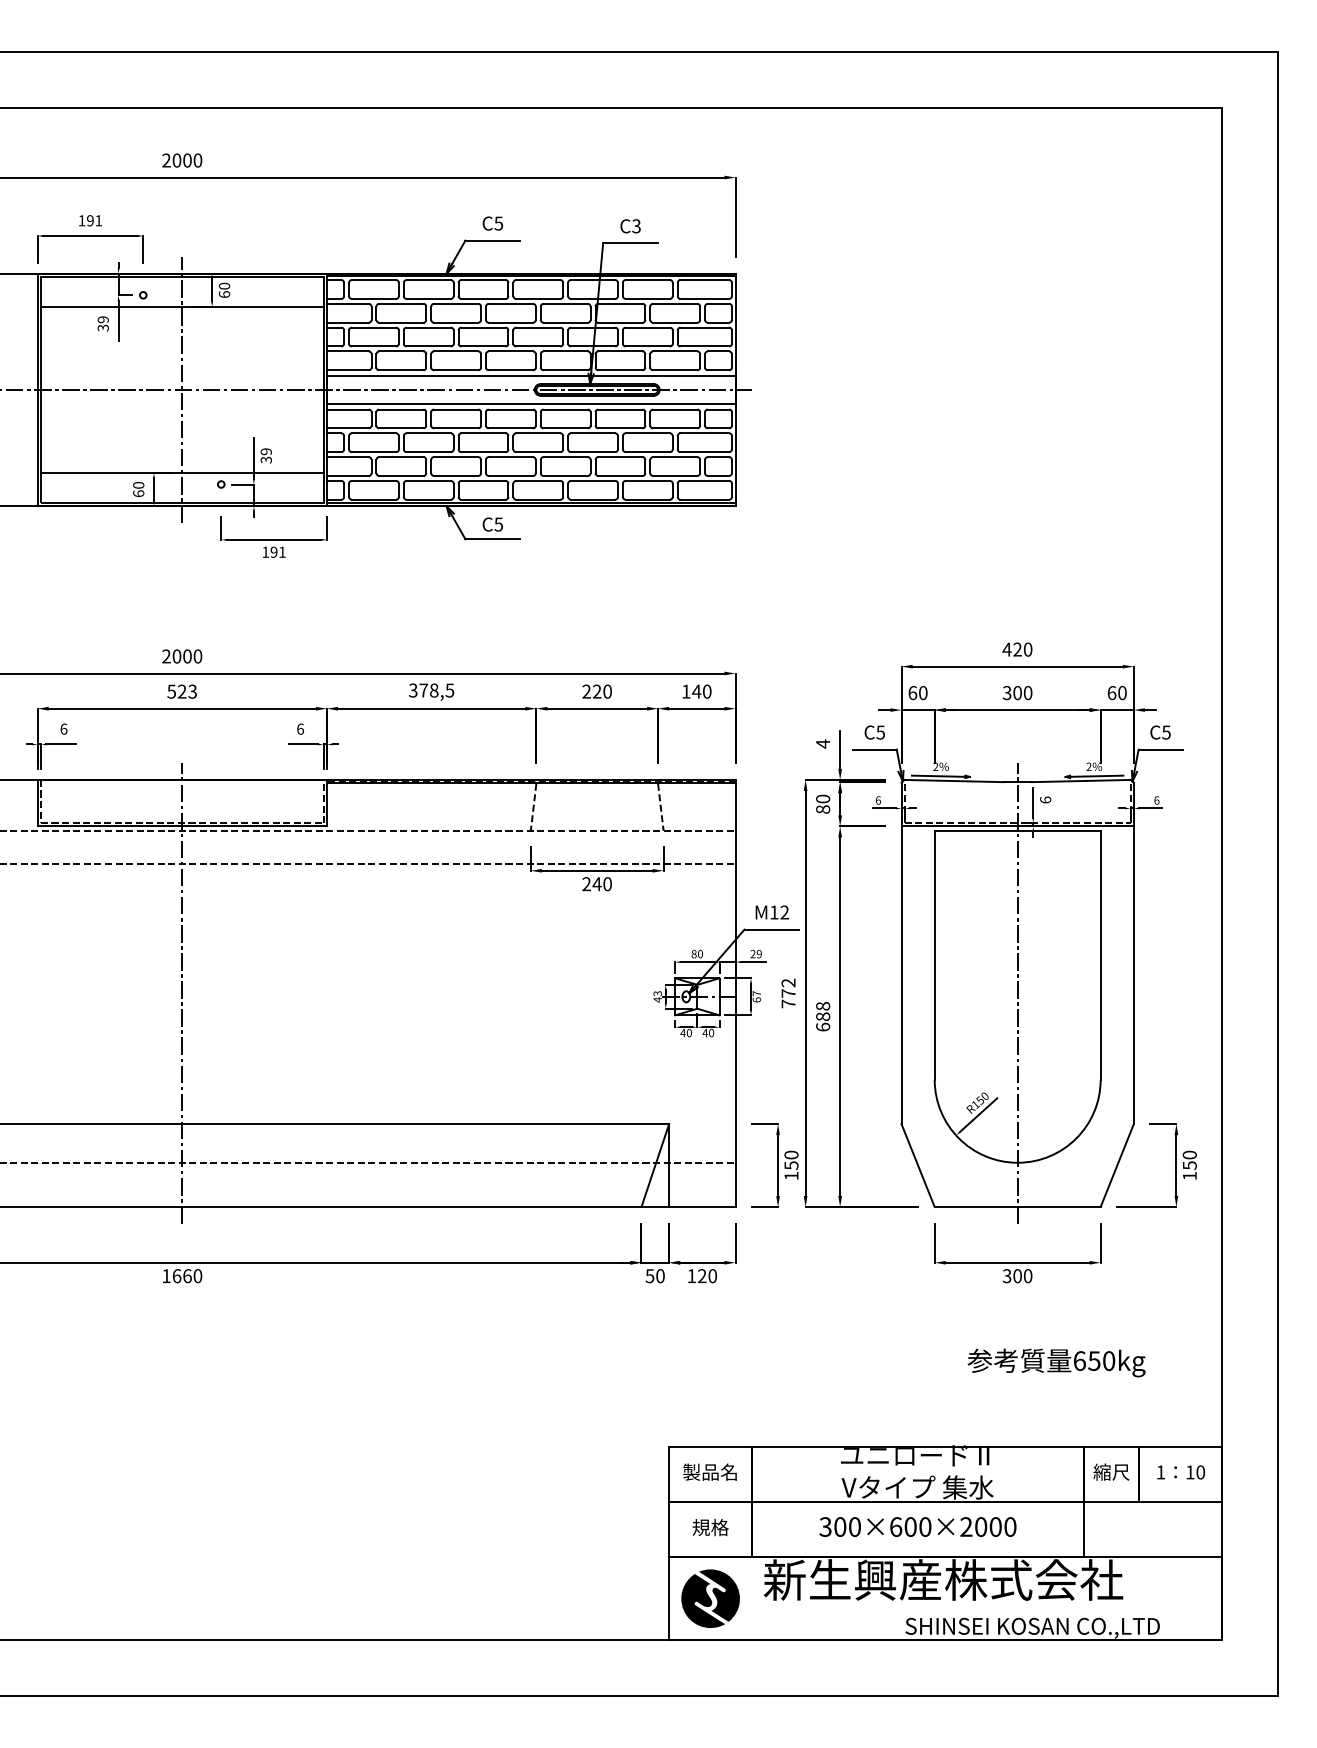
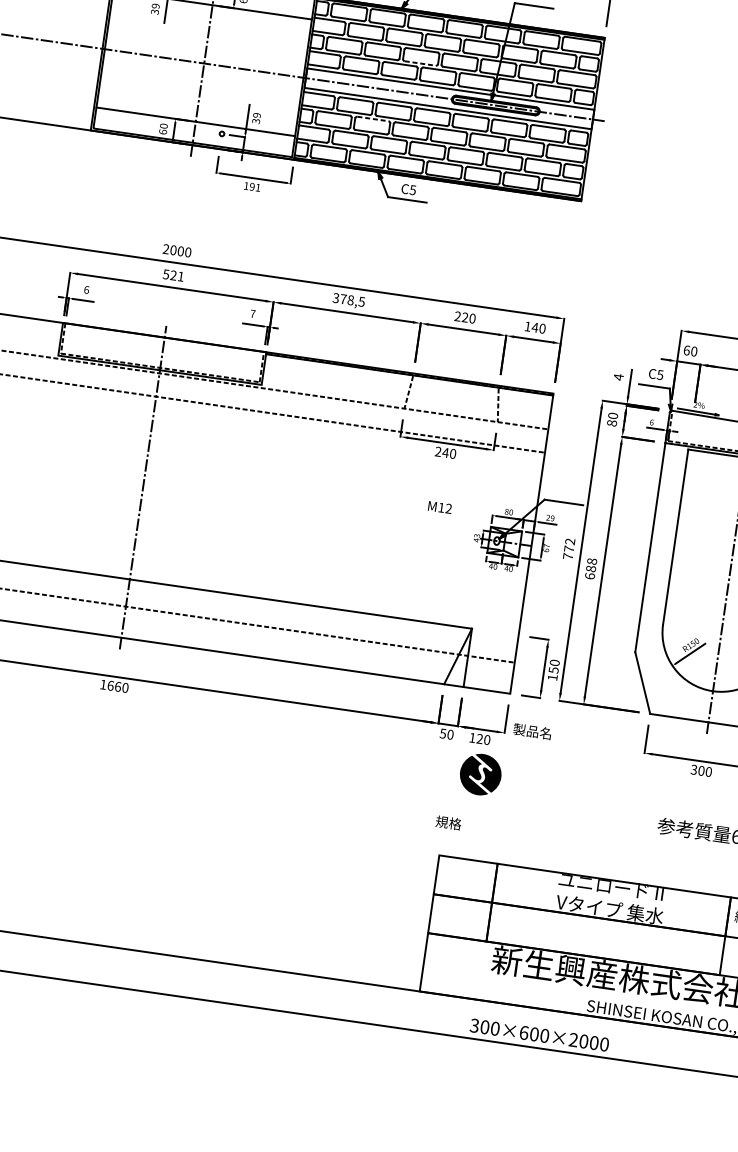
line: (484, 346) -> (420, 63), solid -> dashed
line: (429, 433) -> (373, 119), solid -> dashed
text: (192, 691) -> (180, 276), 523 -> 521
text: (300, 728) -> (252, 313), 6 -> 7
text: (772, 912) -> (440, 507), moved
text: (709, 1471) -> (532, 730), moved
text: (917, 1526) -> (539, 1034), moved
text: (710, 1527) -> (448, 822), moved
part: (710, 1598) -> (480, 774), moved

